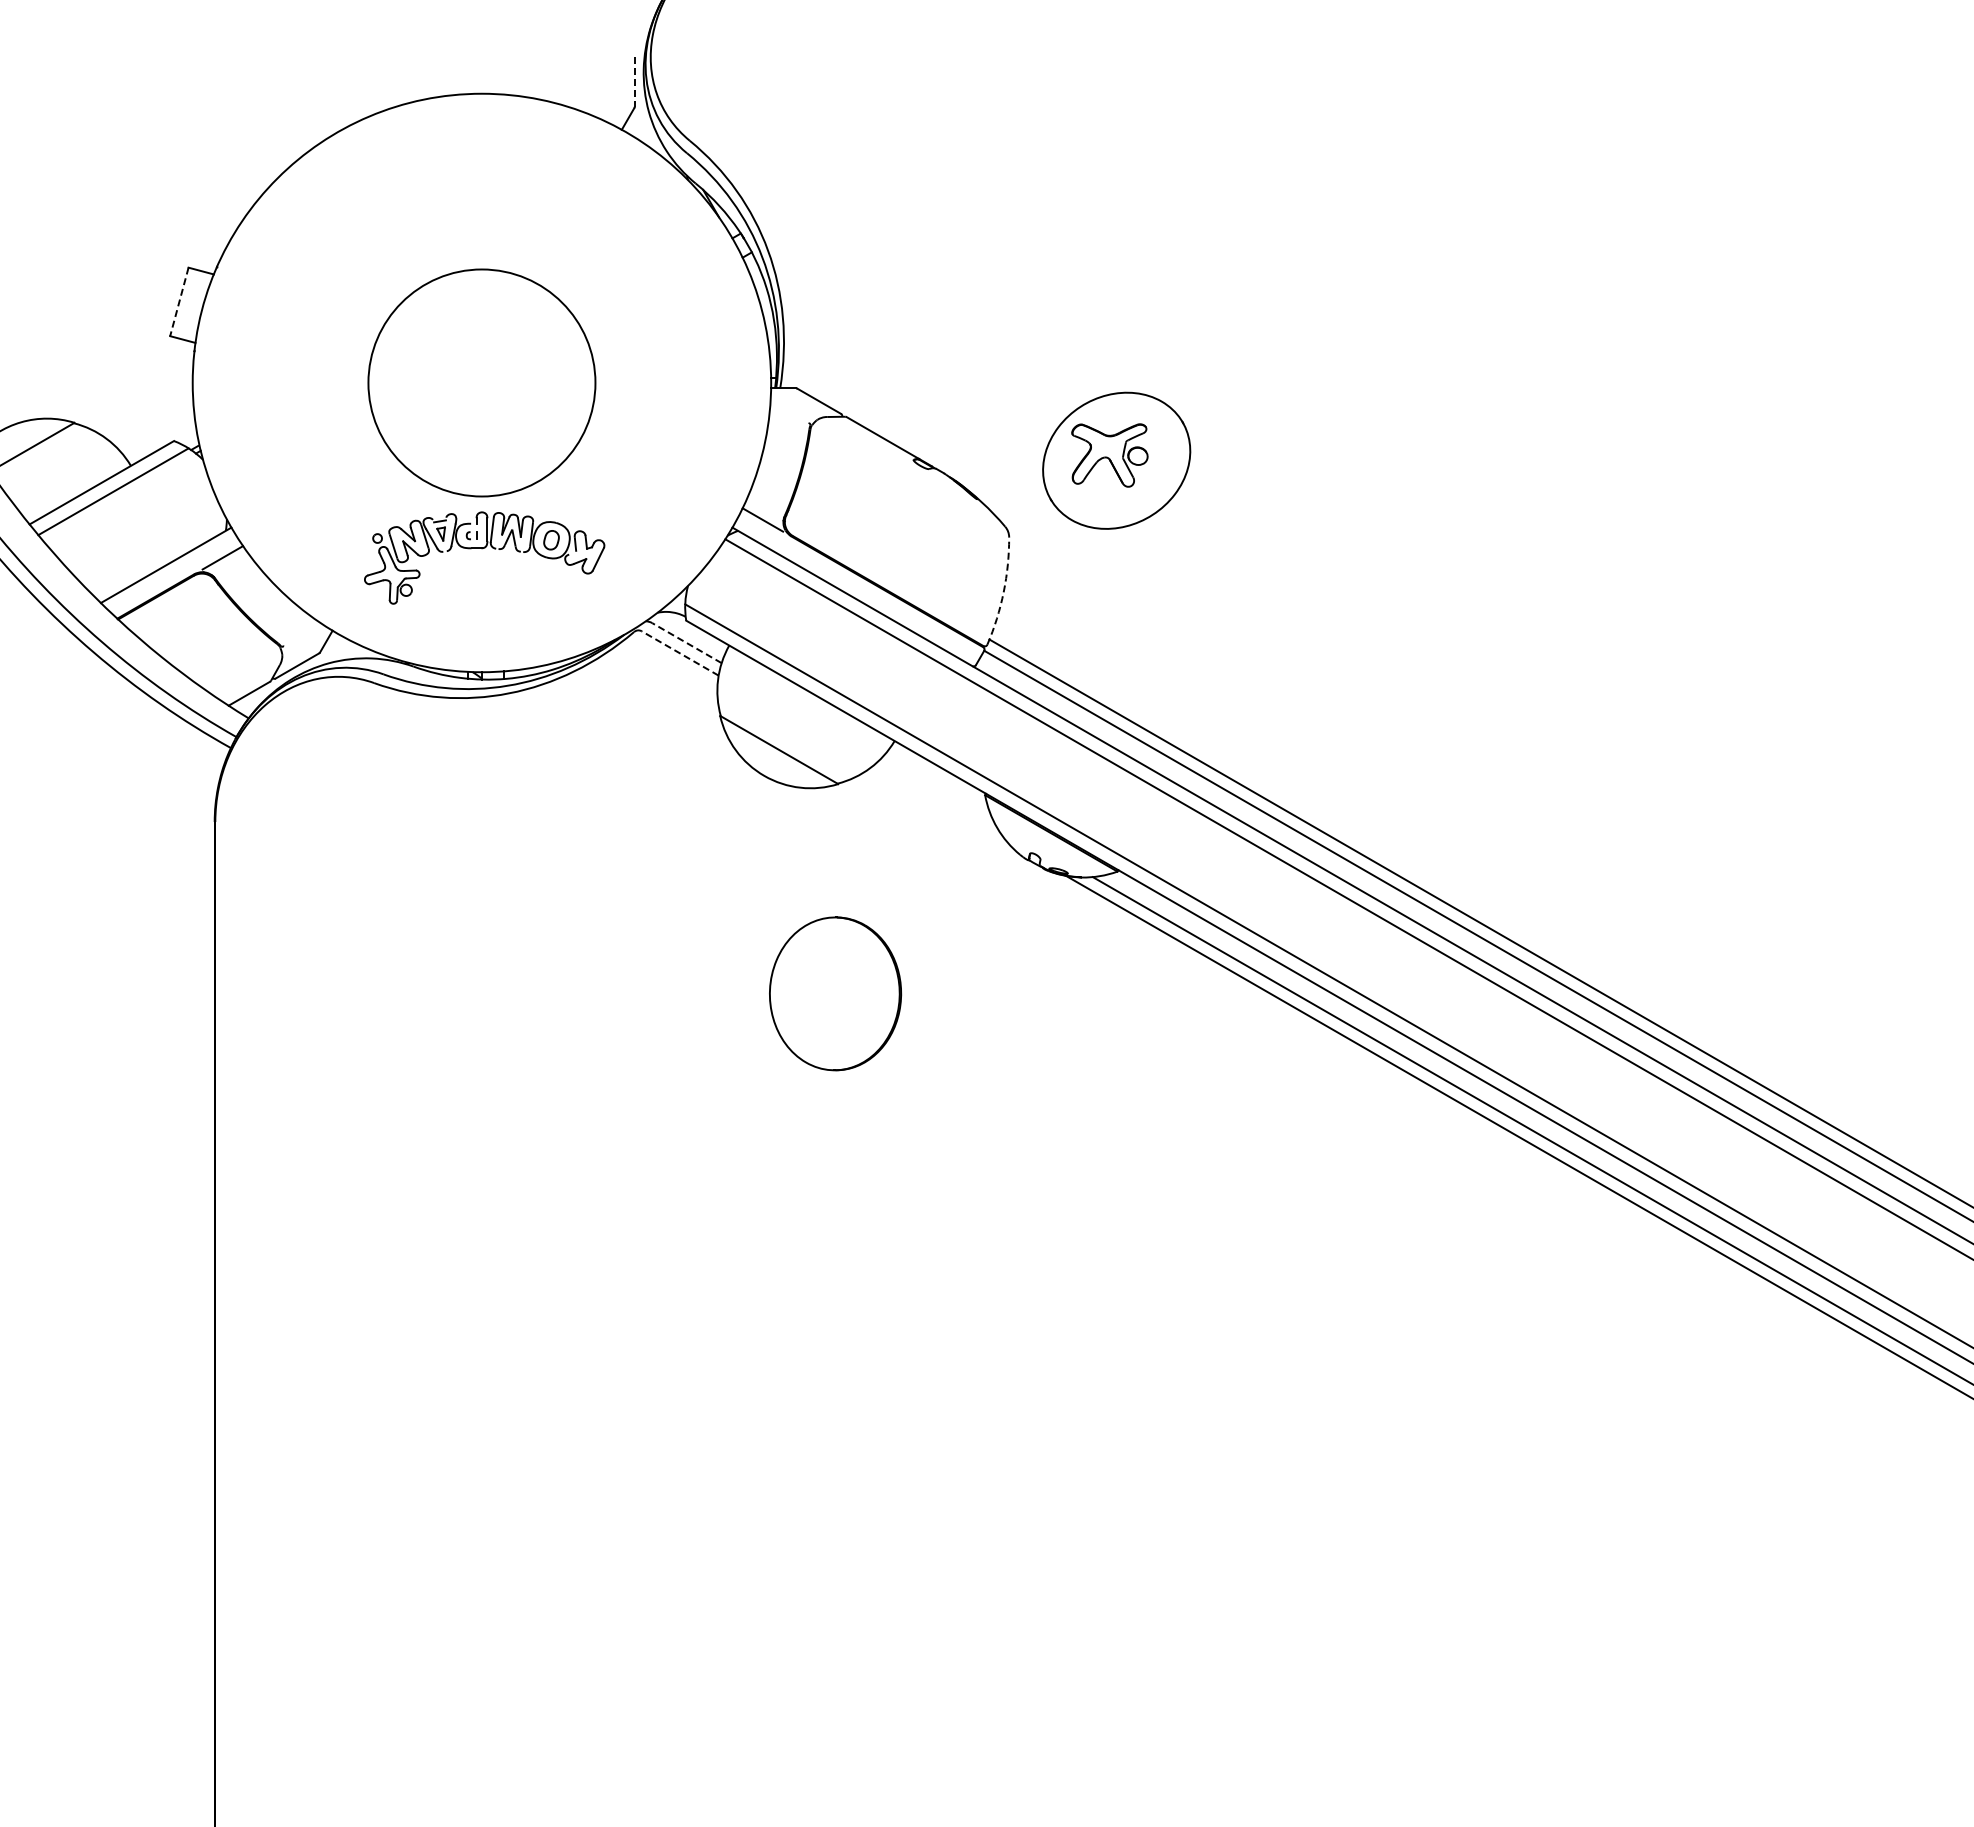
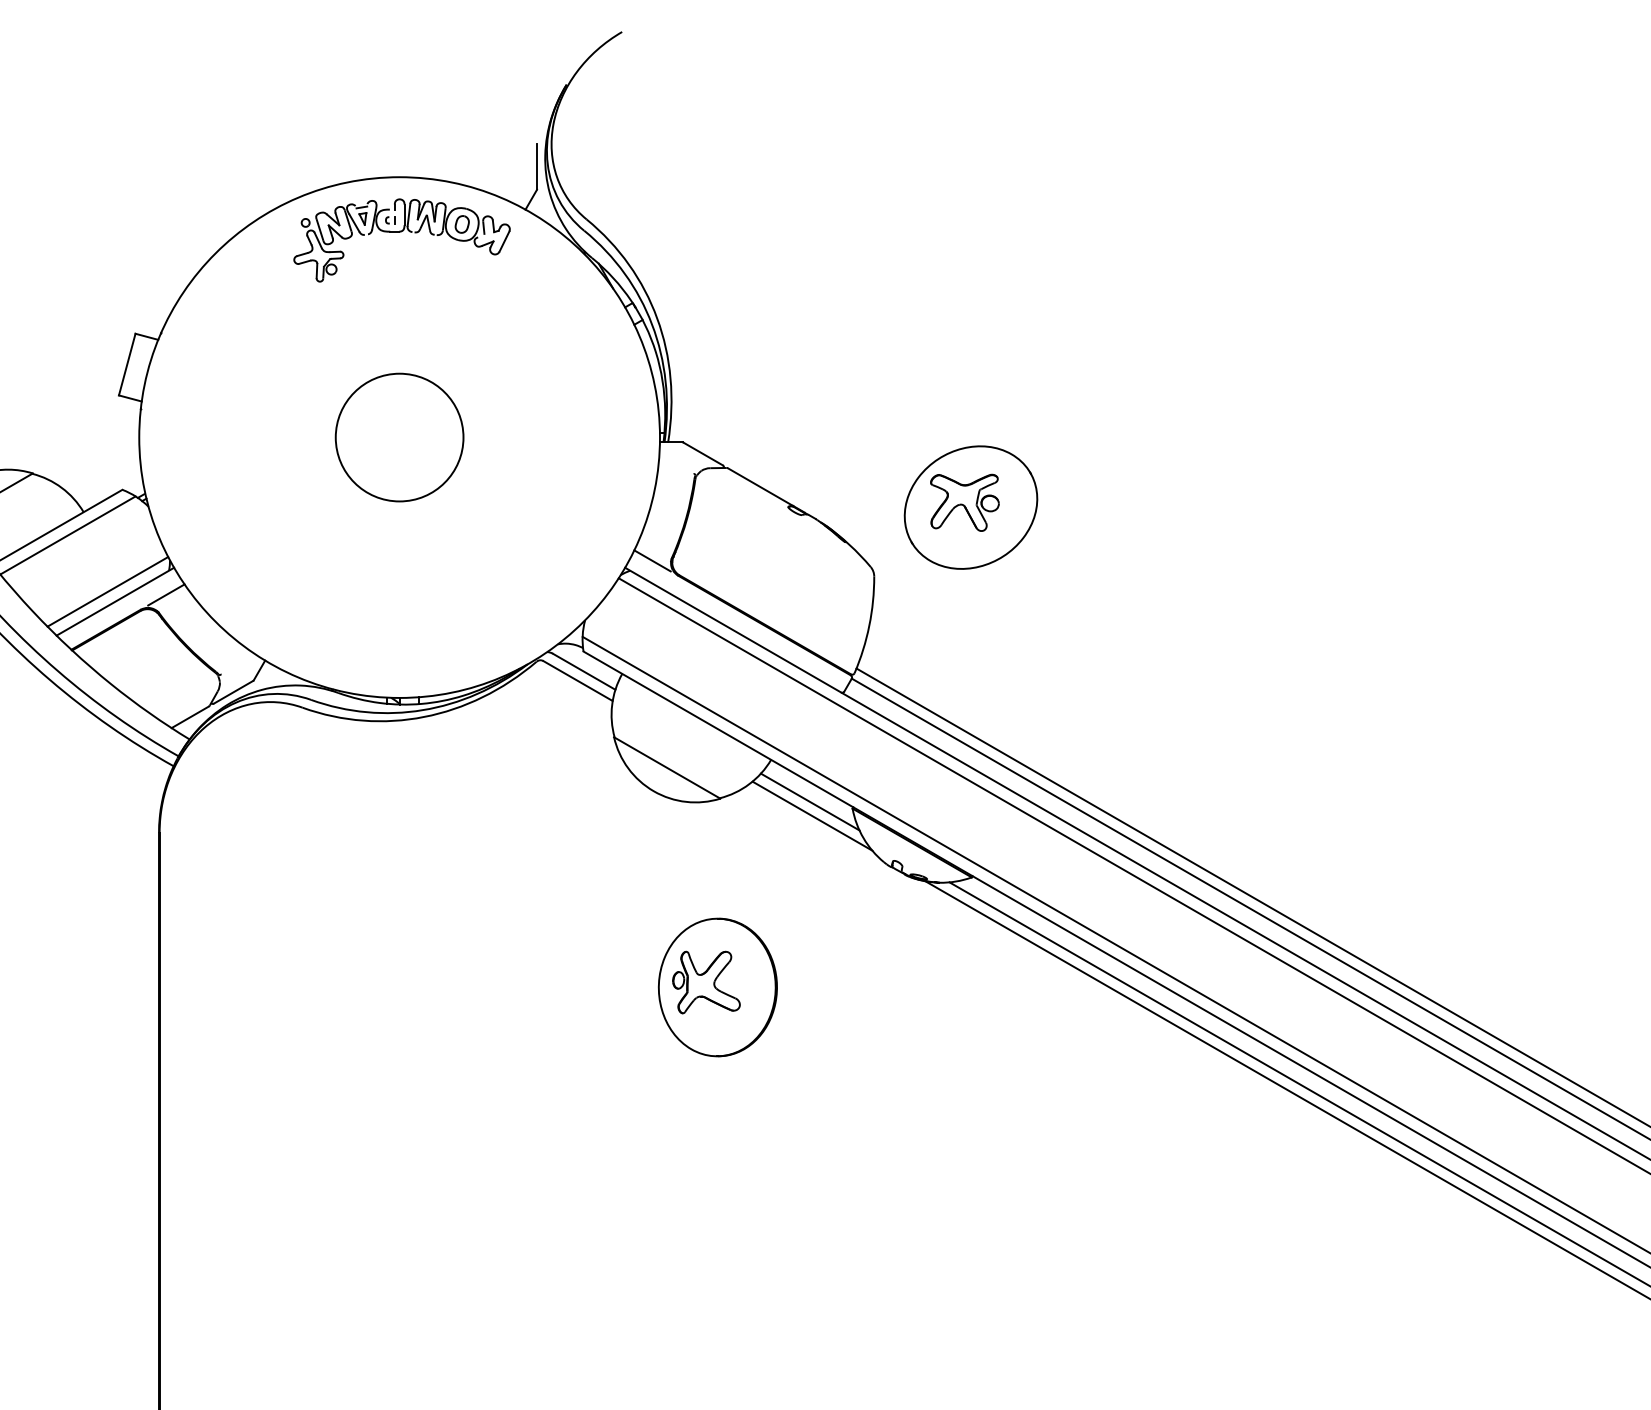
line: (634, 82) -> (536, 167), dashed -> solid
line: (179, 302) -> (127, 365), dashed -> solid
circle: (481, 382) -> (399, 437), size x0.62
part: (482, 549) -> (400, 232), moved
line: (157, 554) -> (107, 591), added
arc: (1003, 592) -> (869, 626), dashed -> solid
line: (686, 643) -> (583, 672), dashed -> solid
line: (679, 653) -> (577, 681), dashed -> solid
line: (937, 787) -> (809, 801), added
line: (940, 803) -> (812, 816), added
part: (822, 988) -> (706, 982), added

